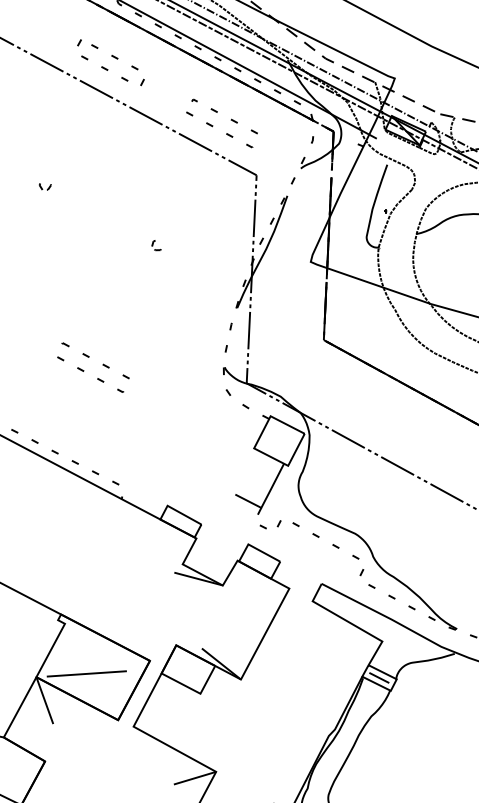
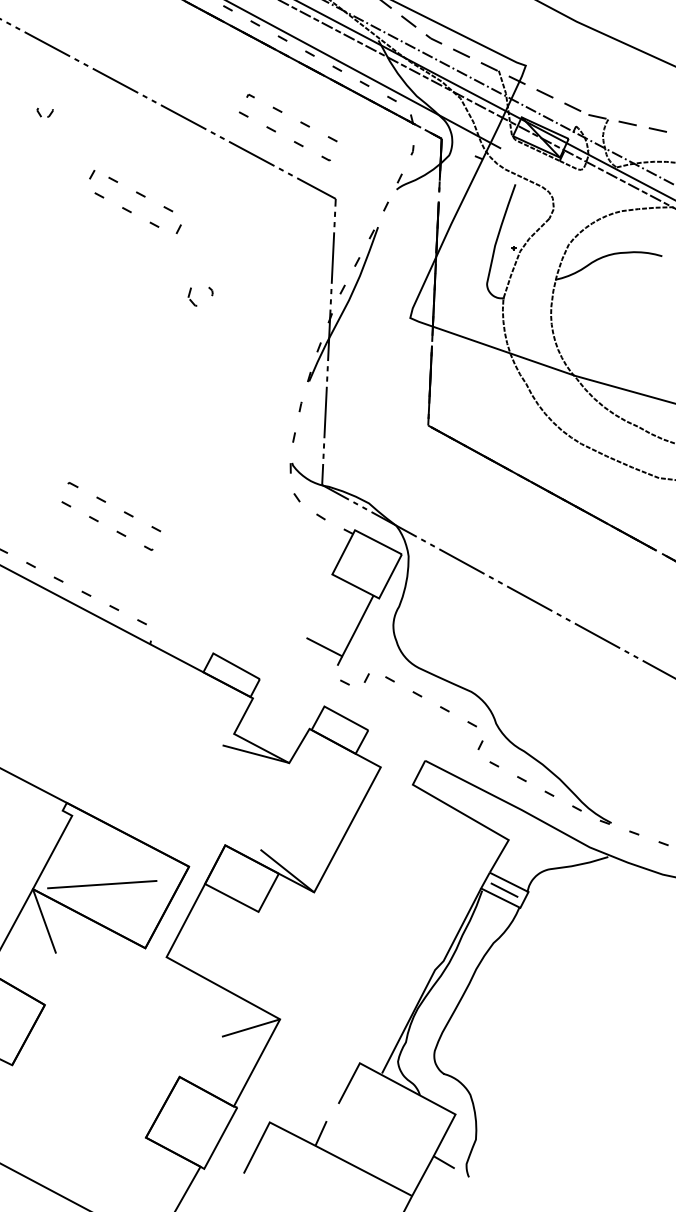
part: (113, 57) -> (138, 194), moved
part: (44, 186) -> (44, 112), moved
part: (156, 245) -> (197, 295), size x1.6
part: (103, 365) -> (124, 513), moved

